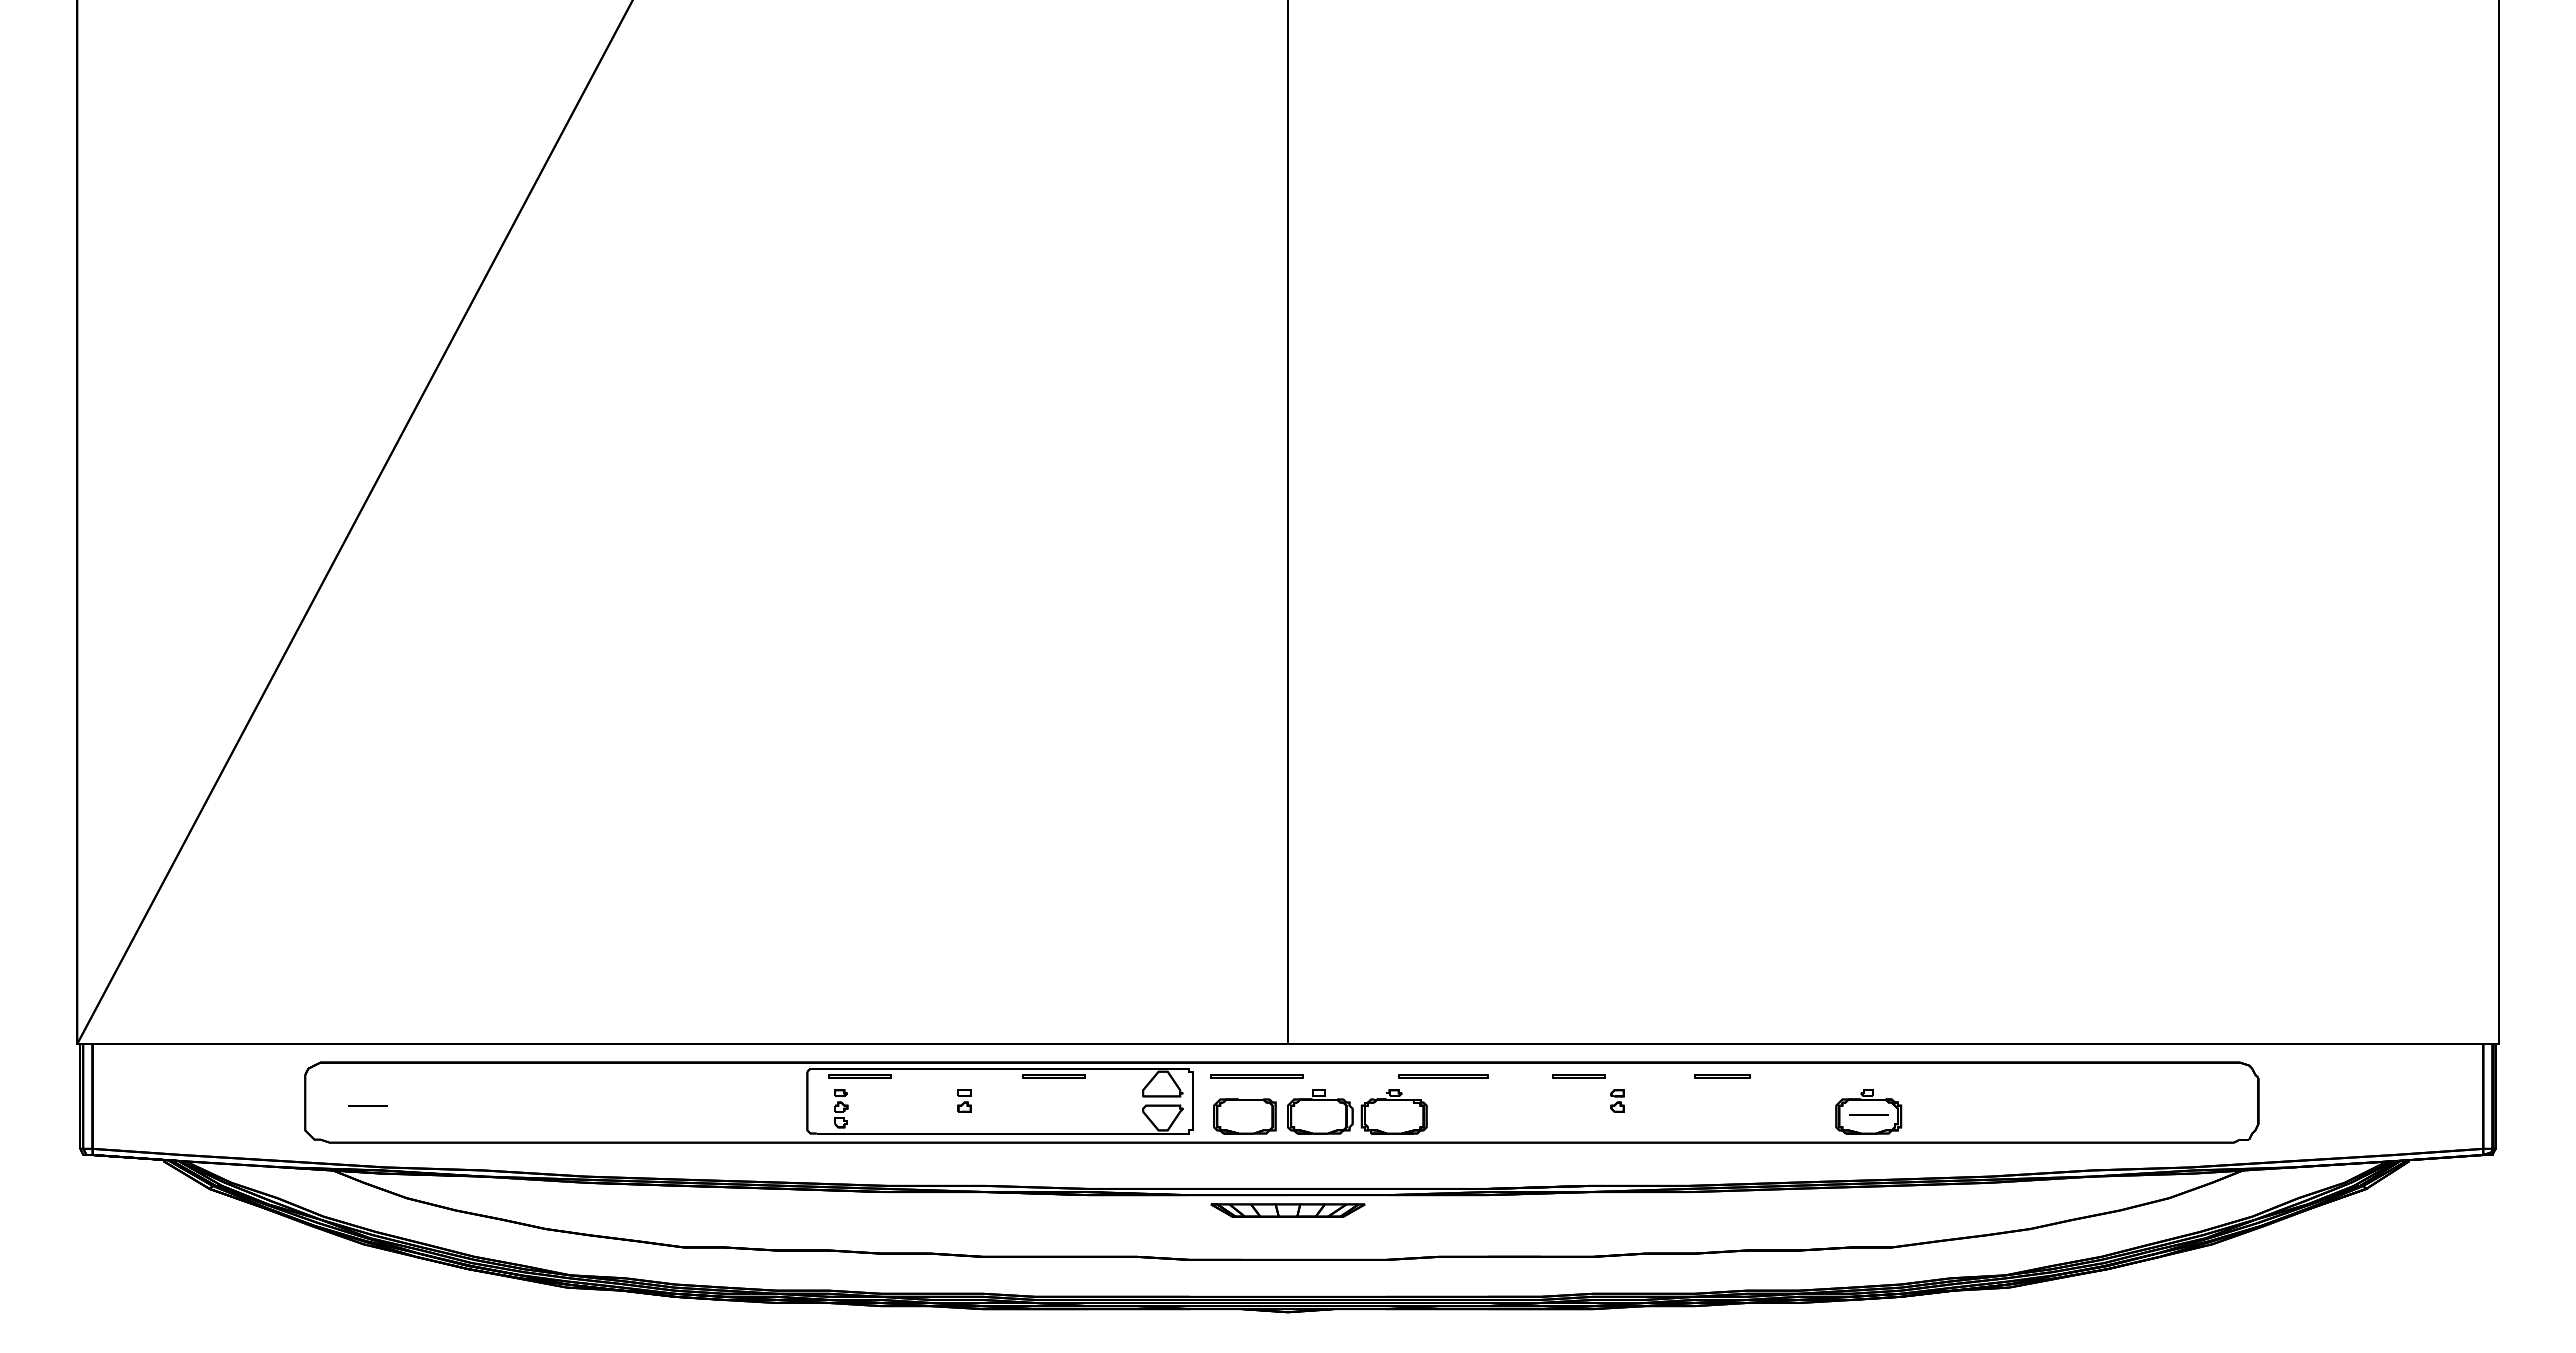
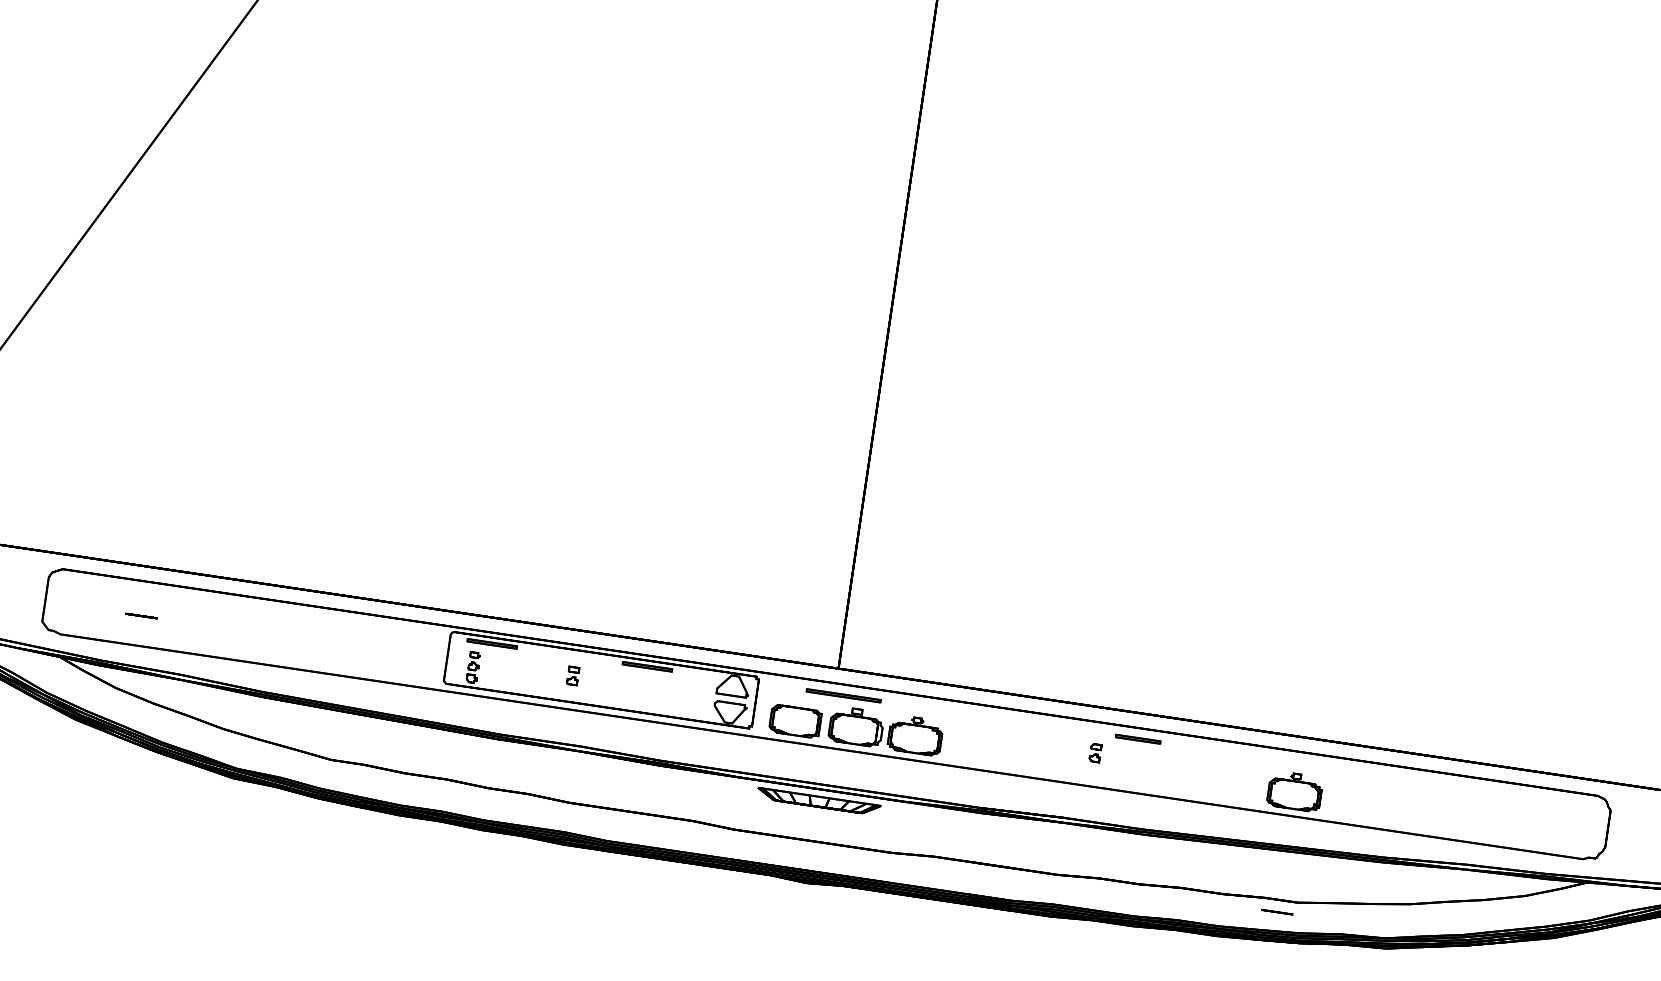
line: (1256, 1075) -> (843, 695), moved
line: (1443, 1075) -> (959, 712), removed
line: (1578, 1075) -> (1067, 728), removed
line: (1722, 1075) -> (1138, 738), moved
line: (367, 1105) -> (140, 615), moved
line: (1868, 1114) -> (1277, 911), moved

